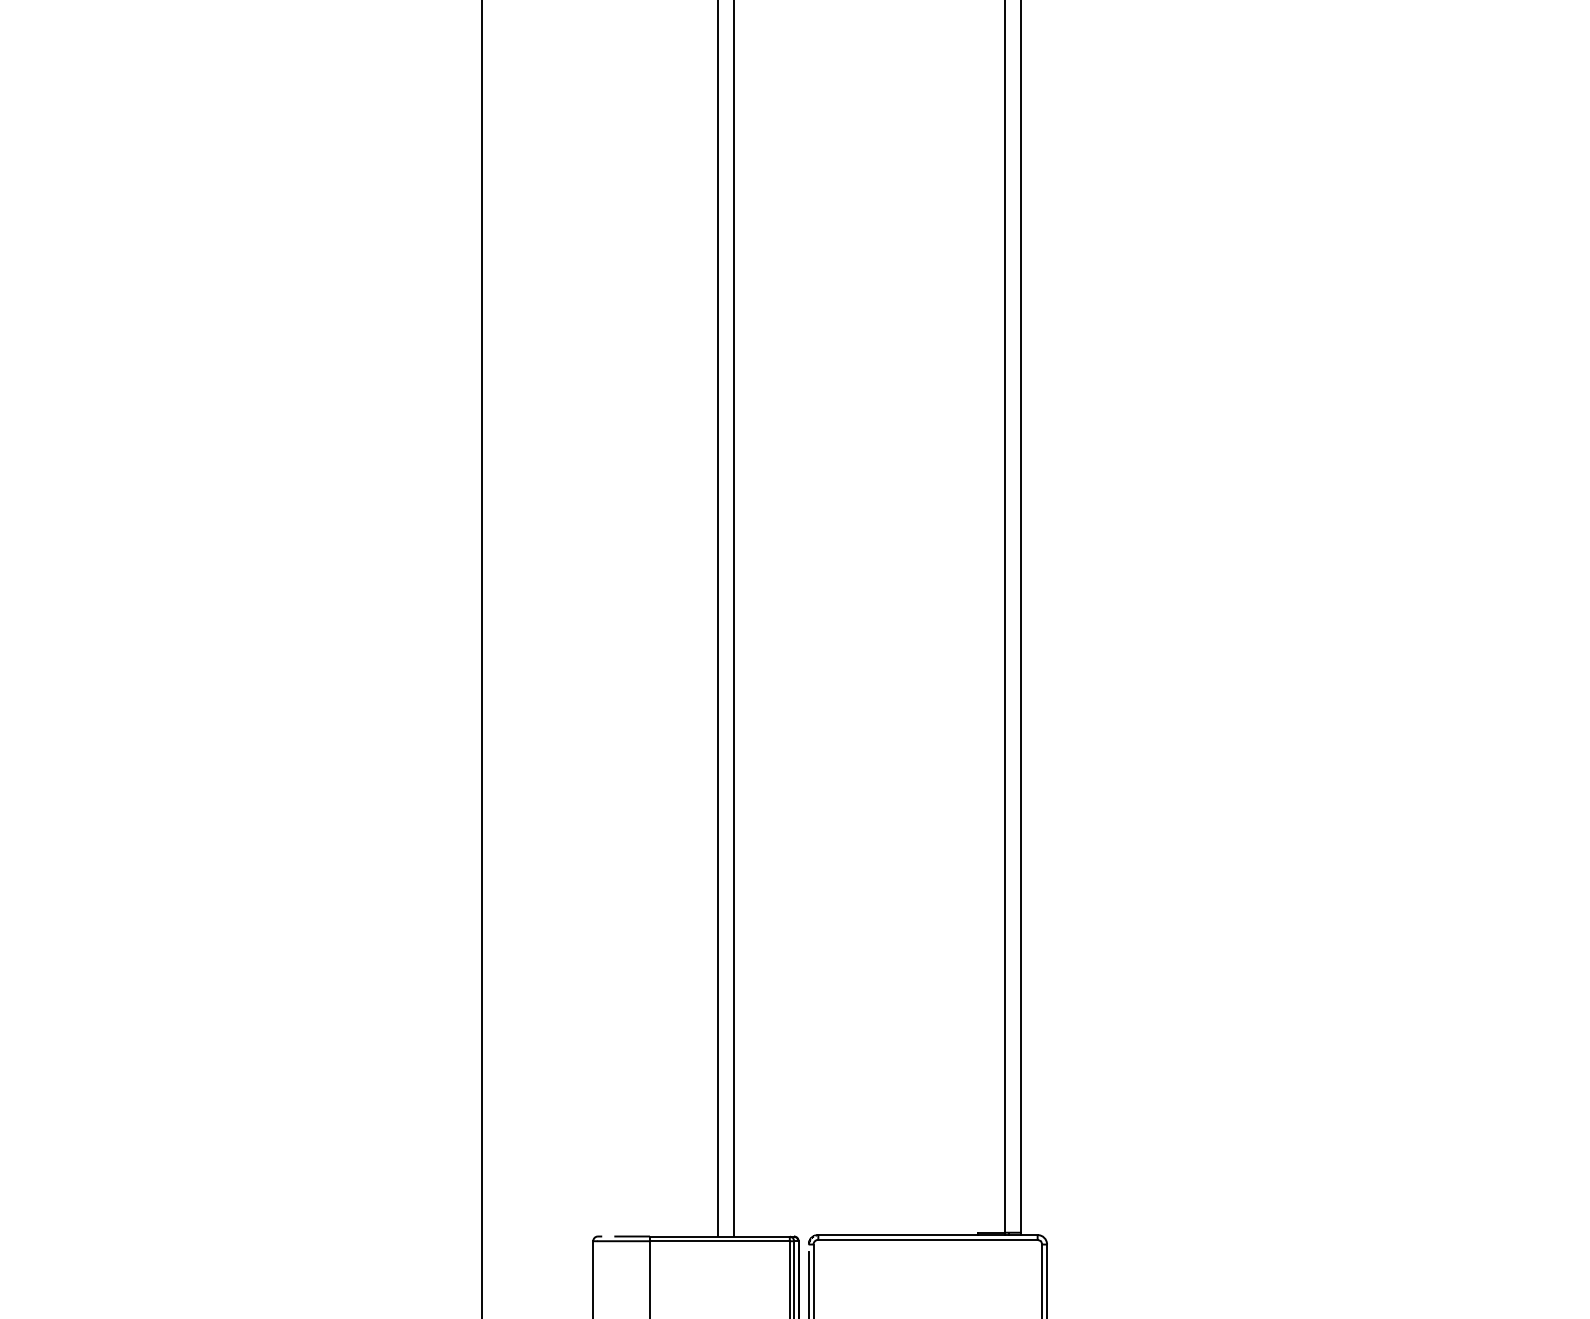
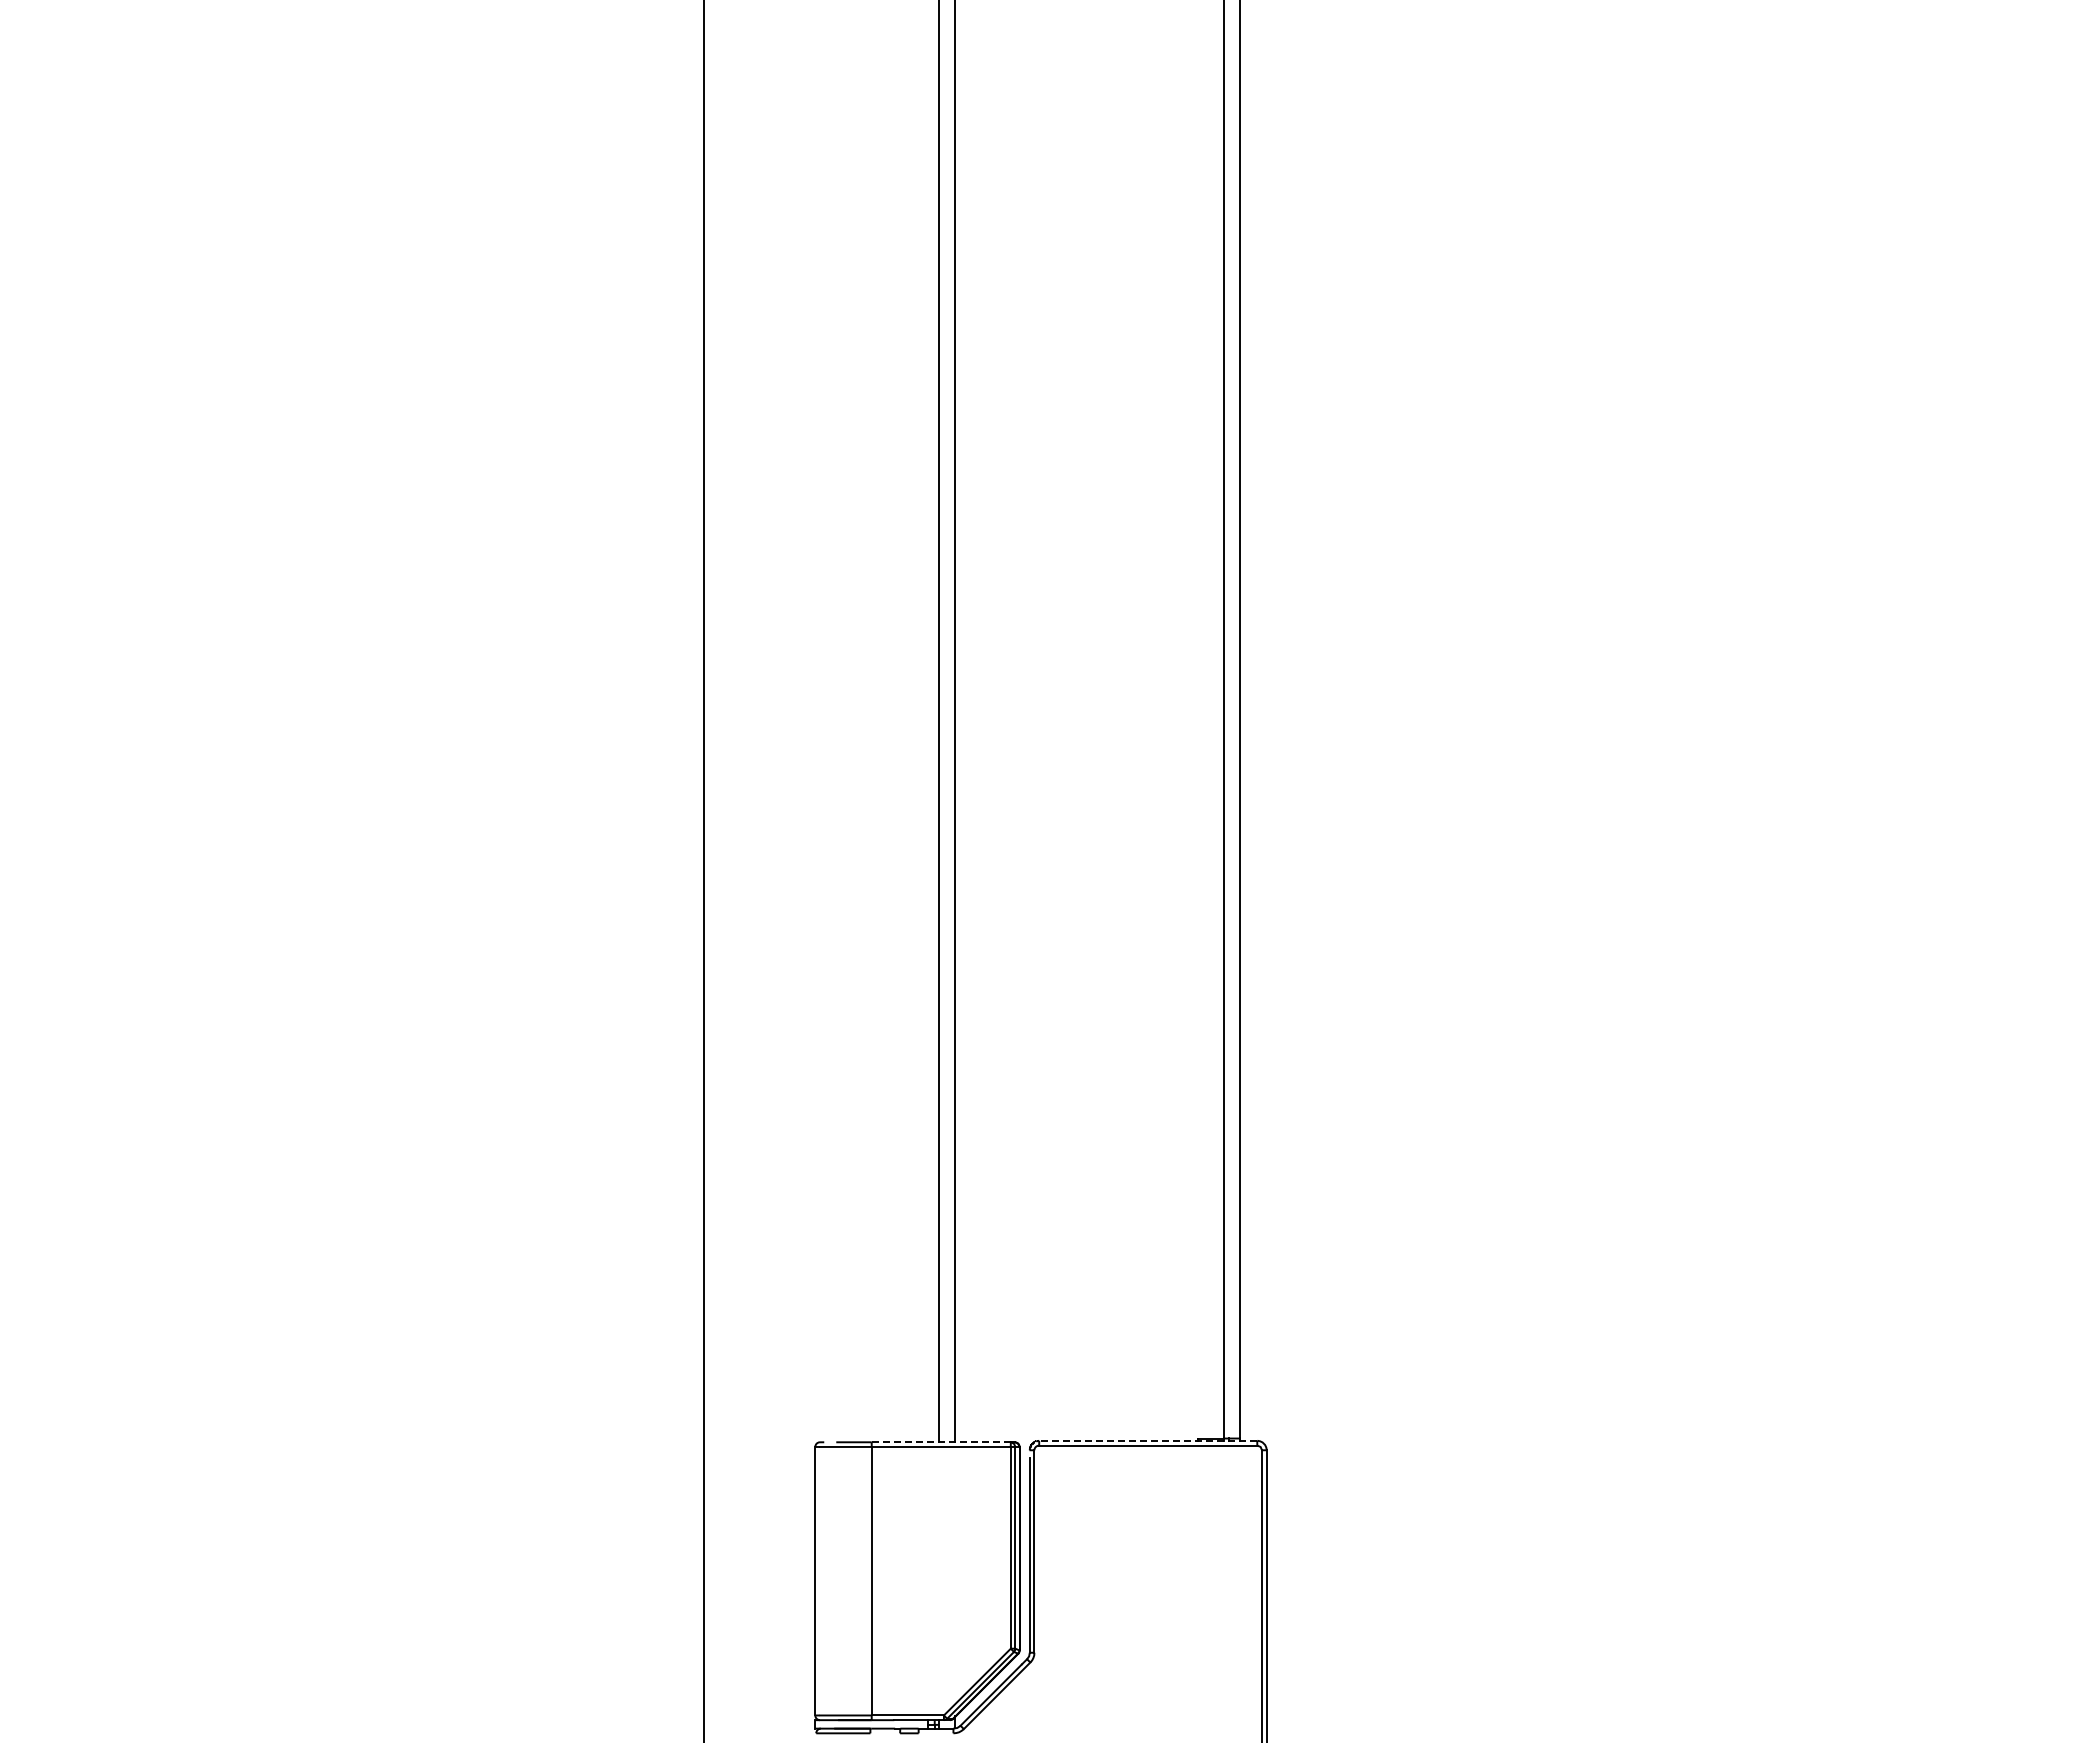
line: (927, 1234) -> (1147, 1440), solid -> dashed
line: (720, 1236) -> (941, 1442), solid -> dashed

